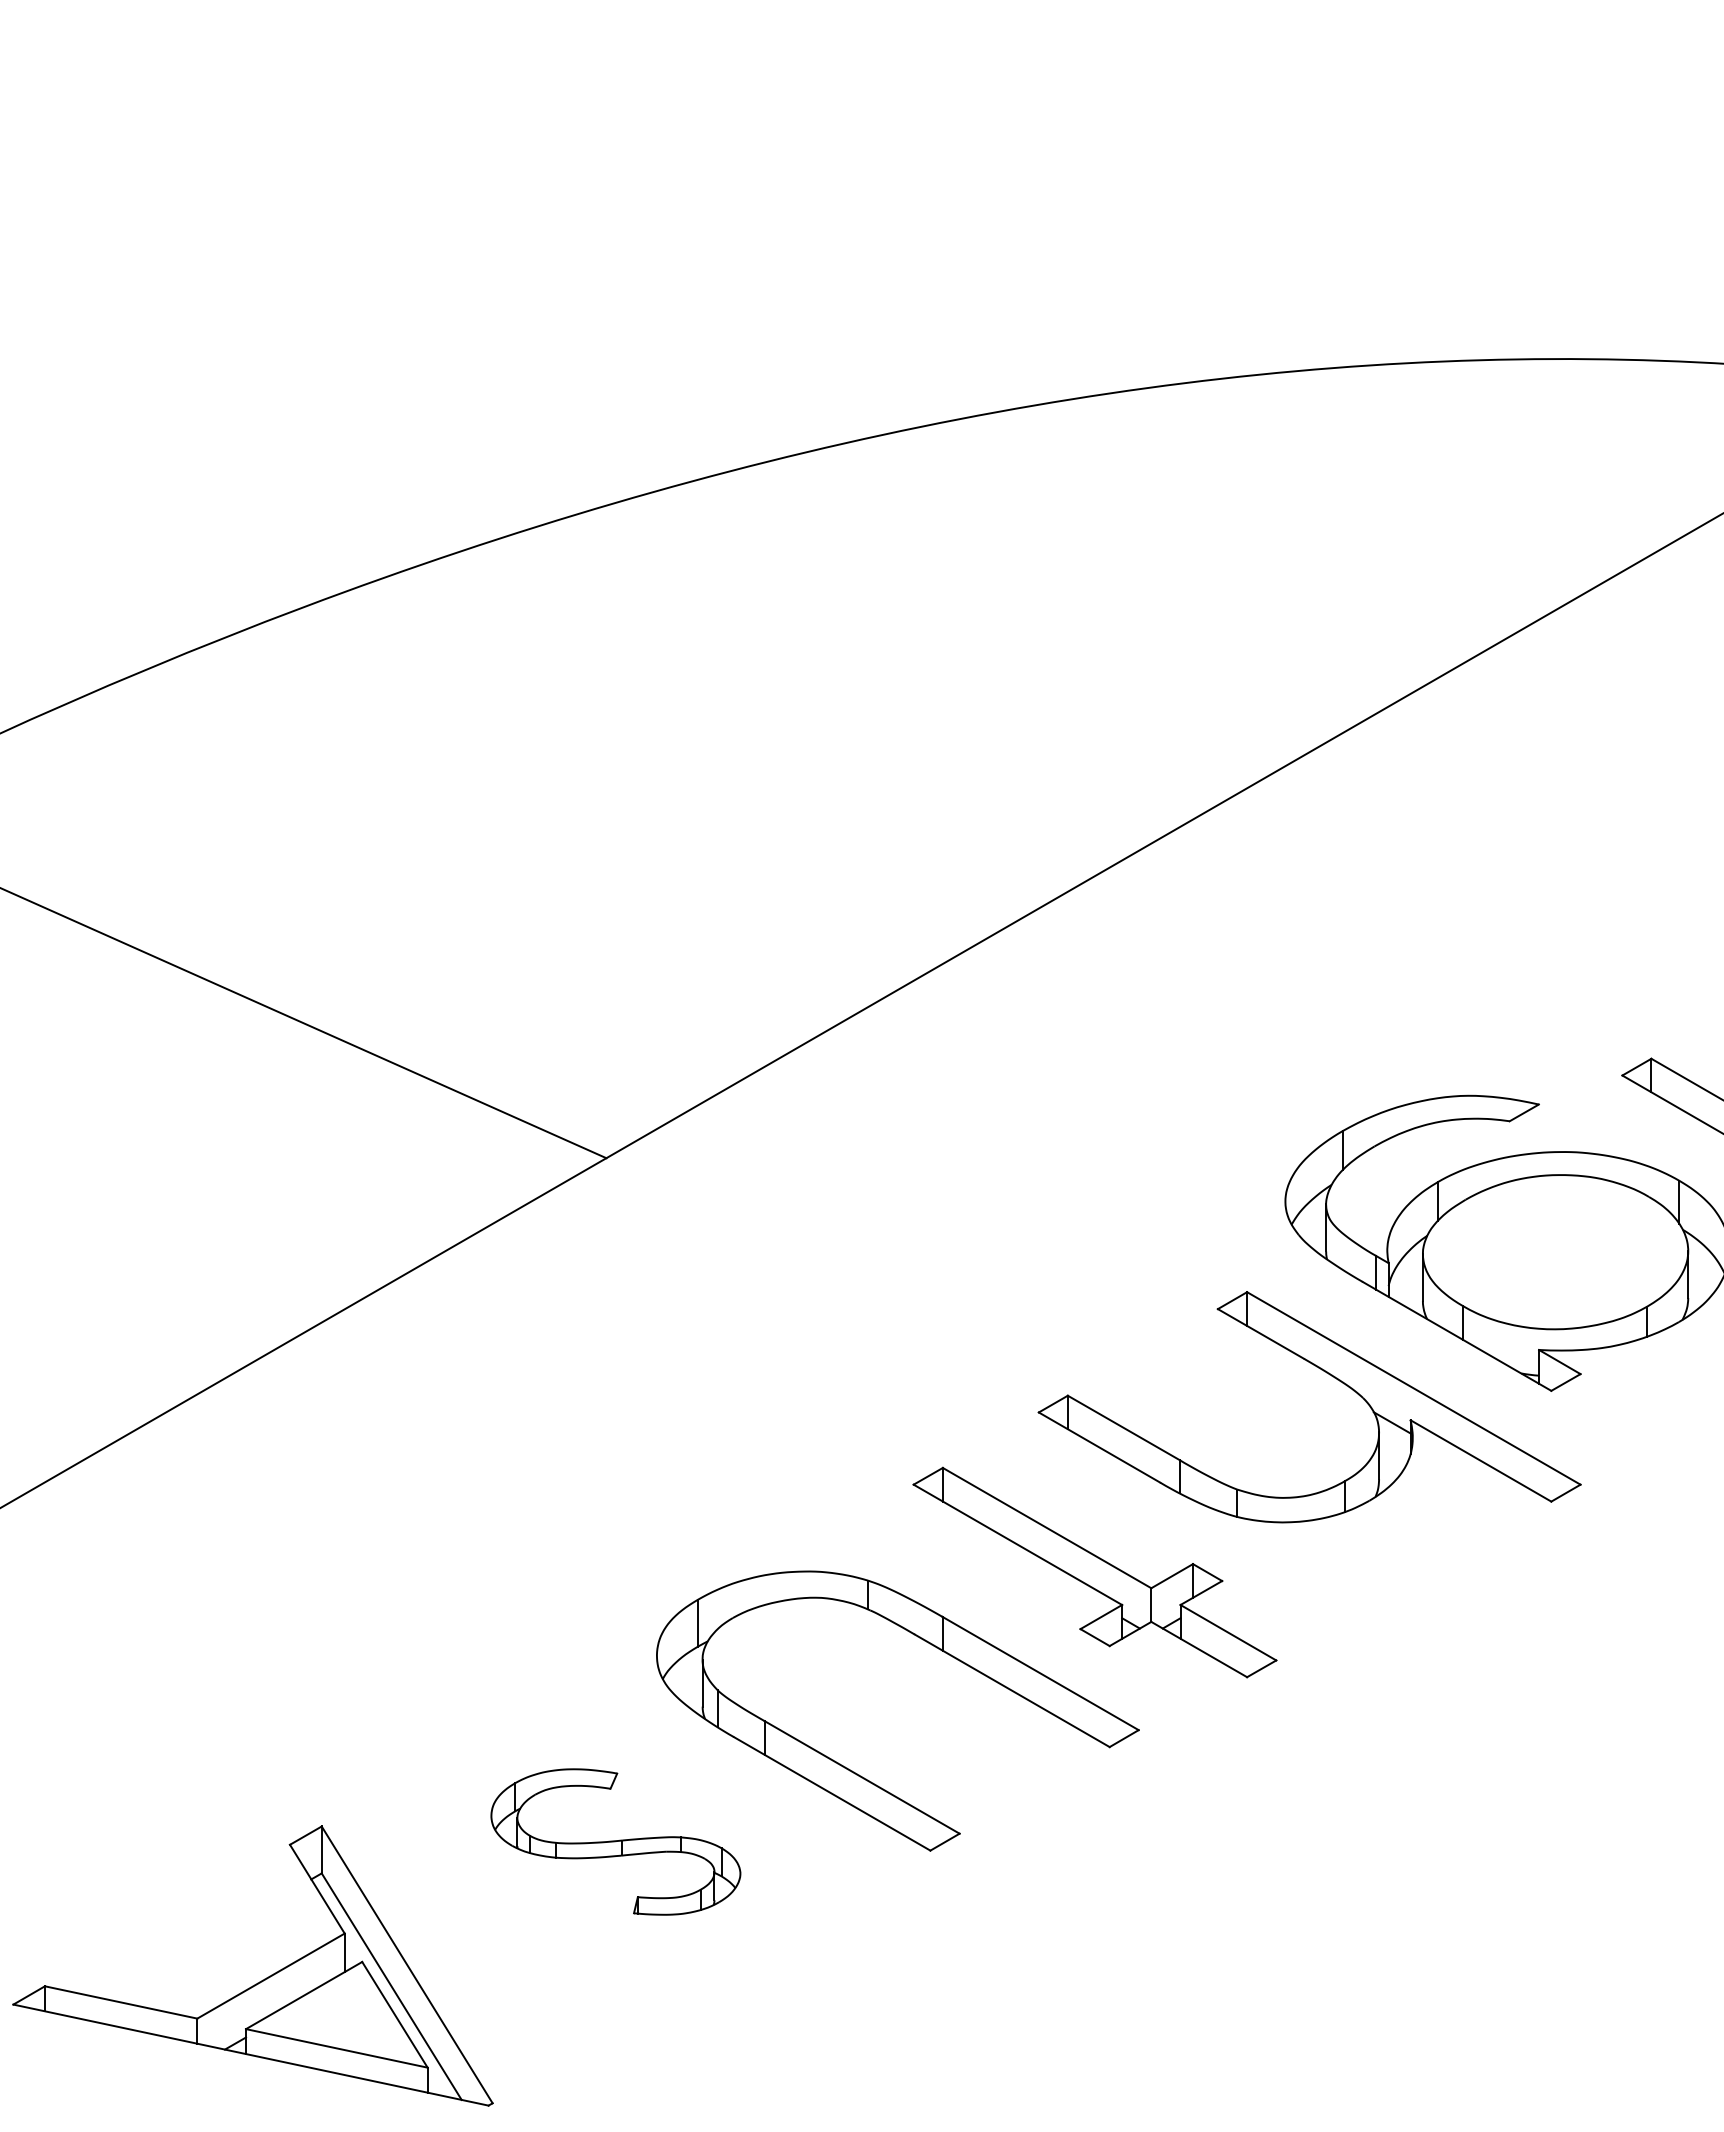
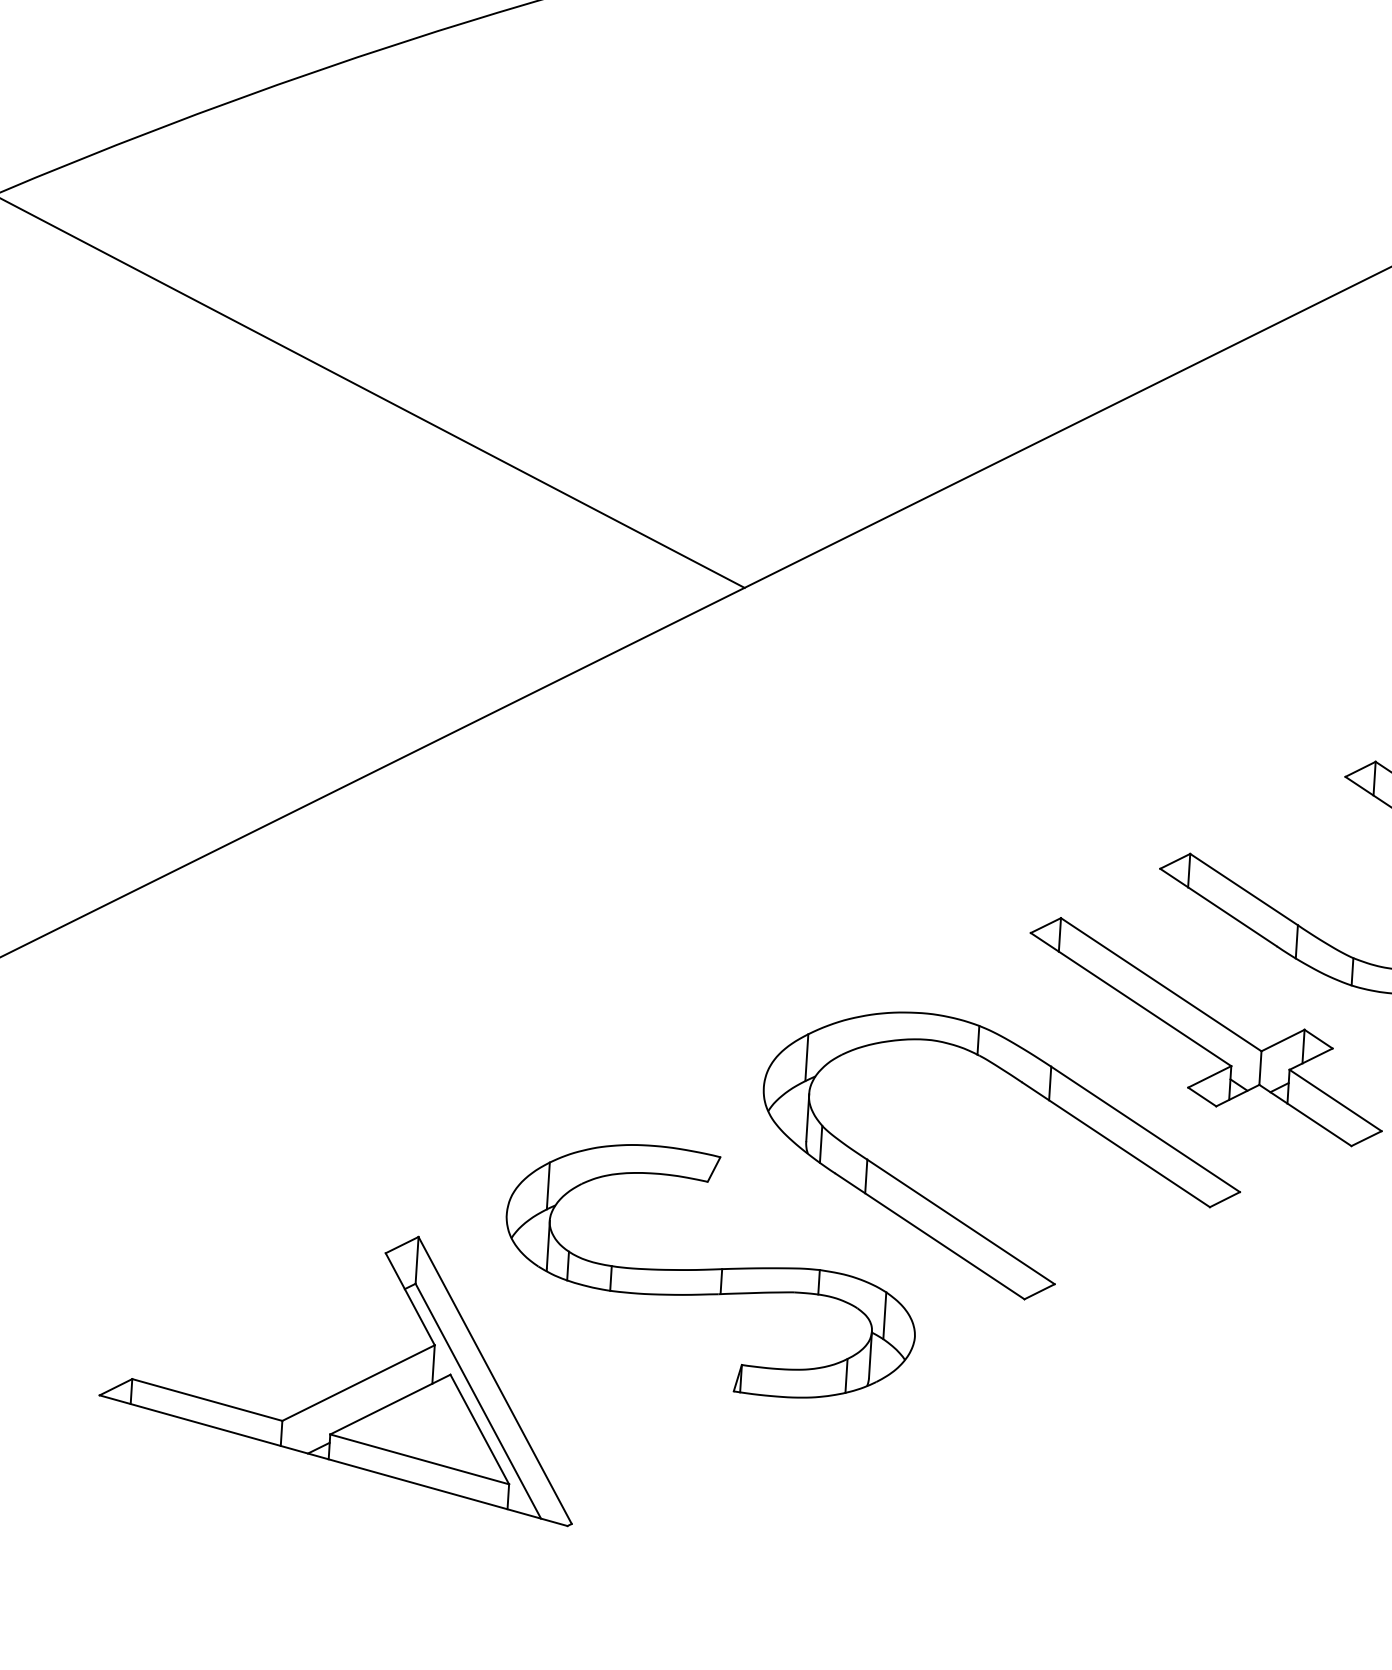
part: (615, 1841) -> (710, 1270), size x1.67

